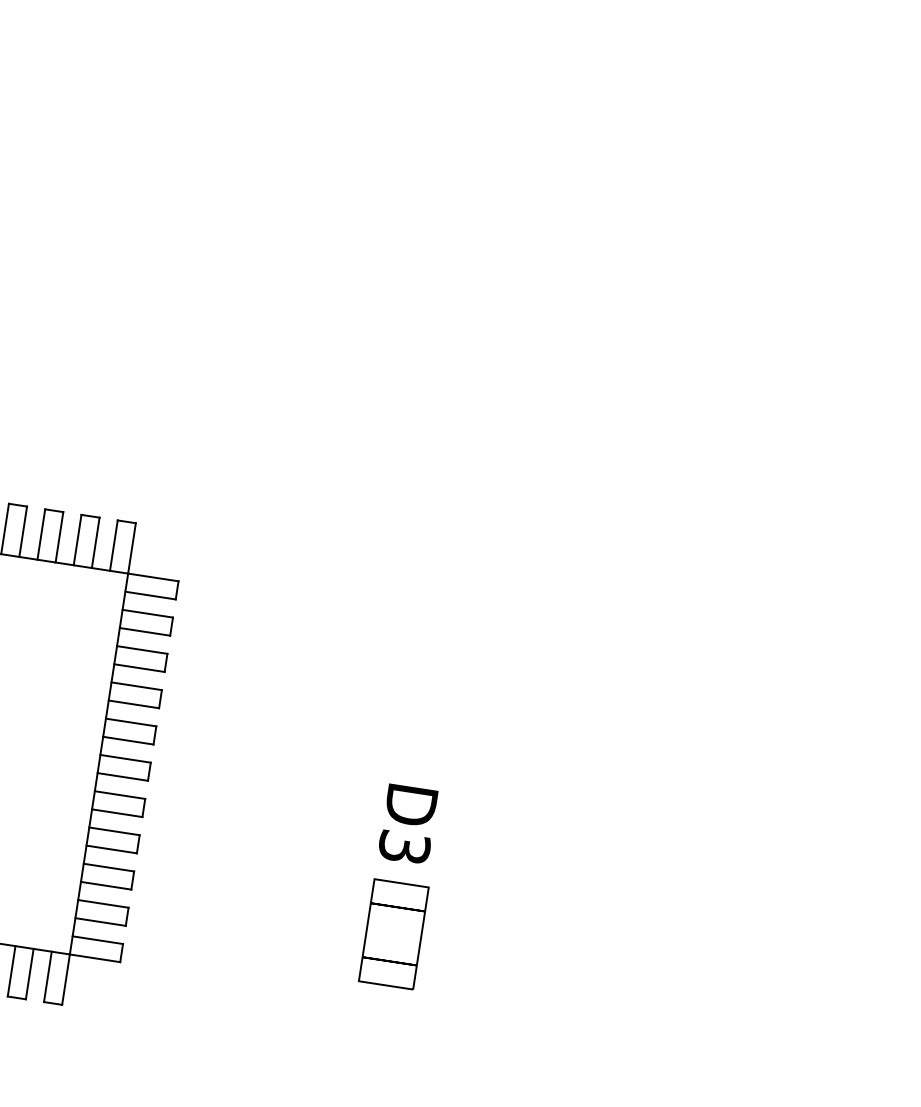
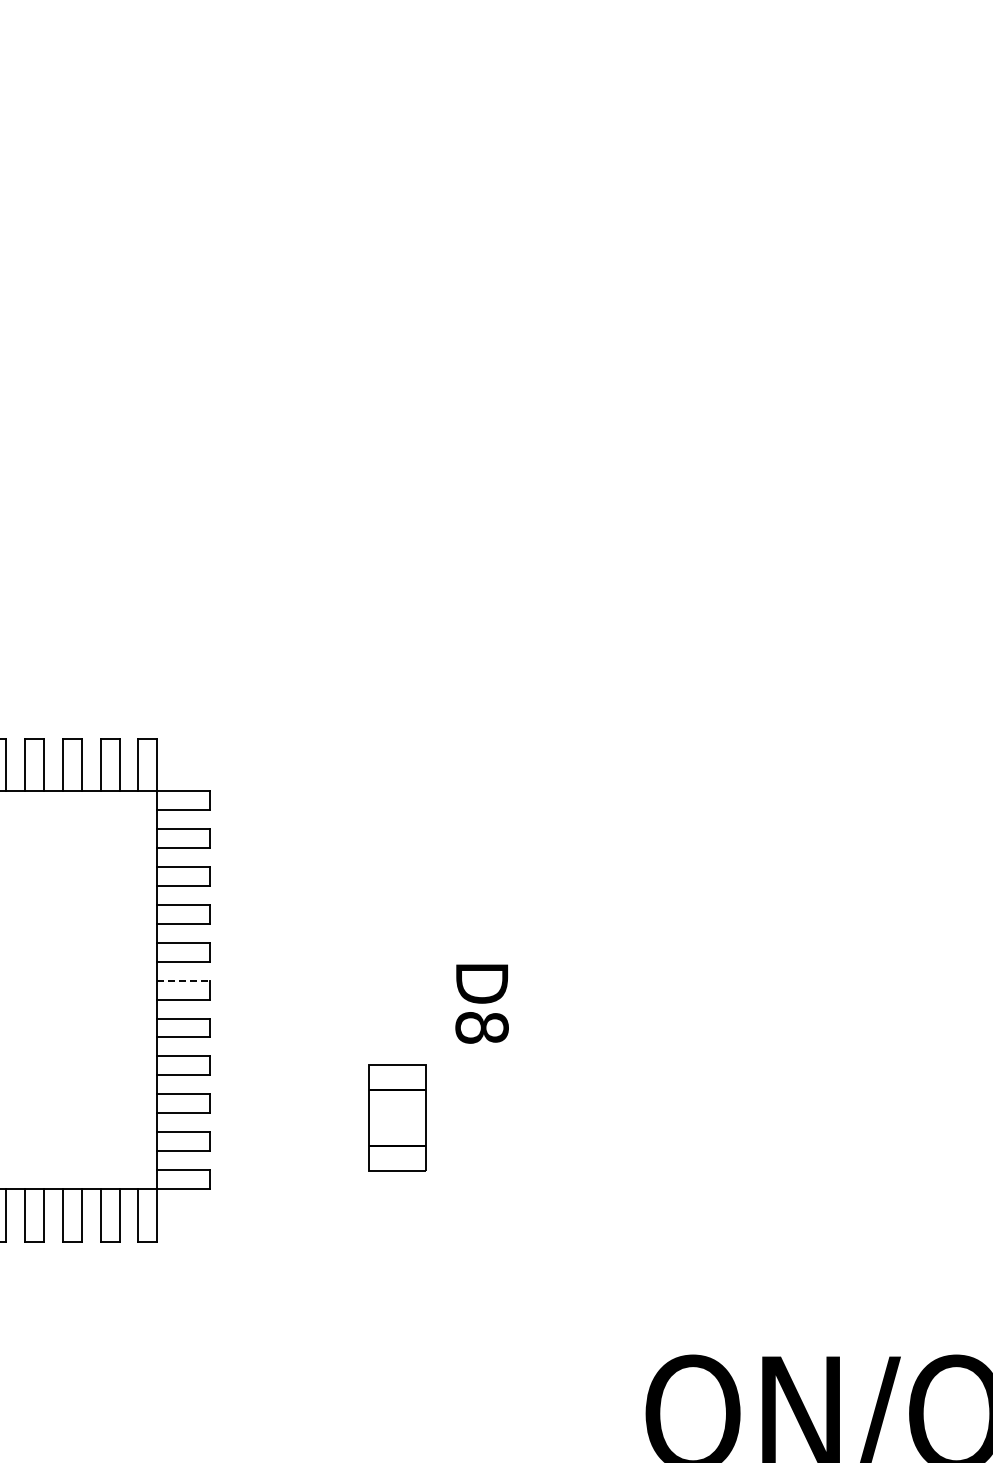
line: (126, 758) -> (184, 980), solid -> dashed
text: (404, 847) -> (481, 1027), D3 -> D8
part: (393, 933) -> (397, 1117), moved

